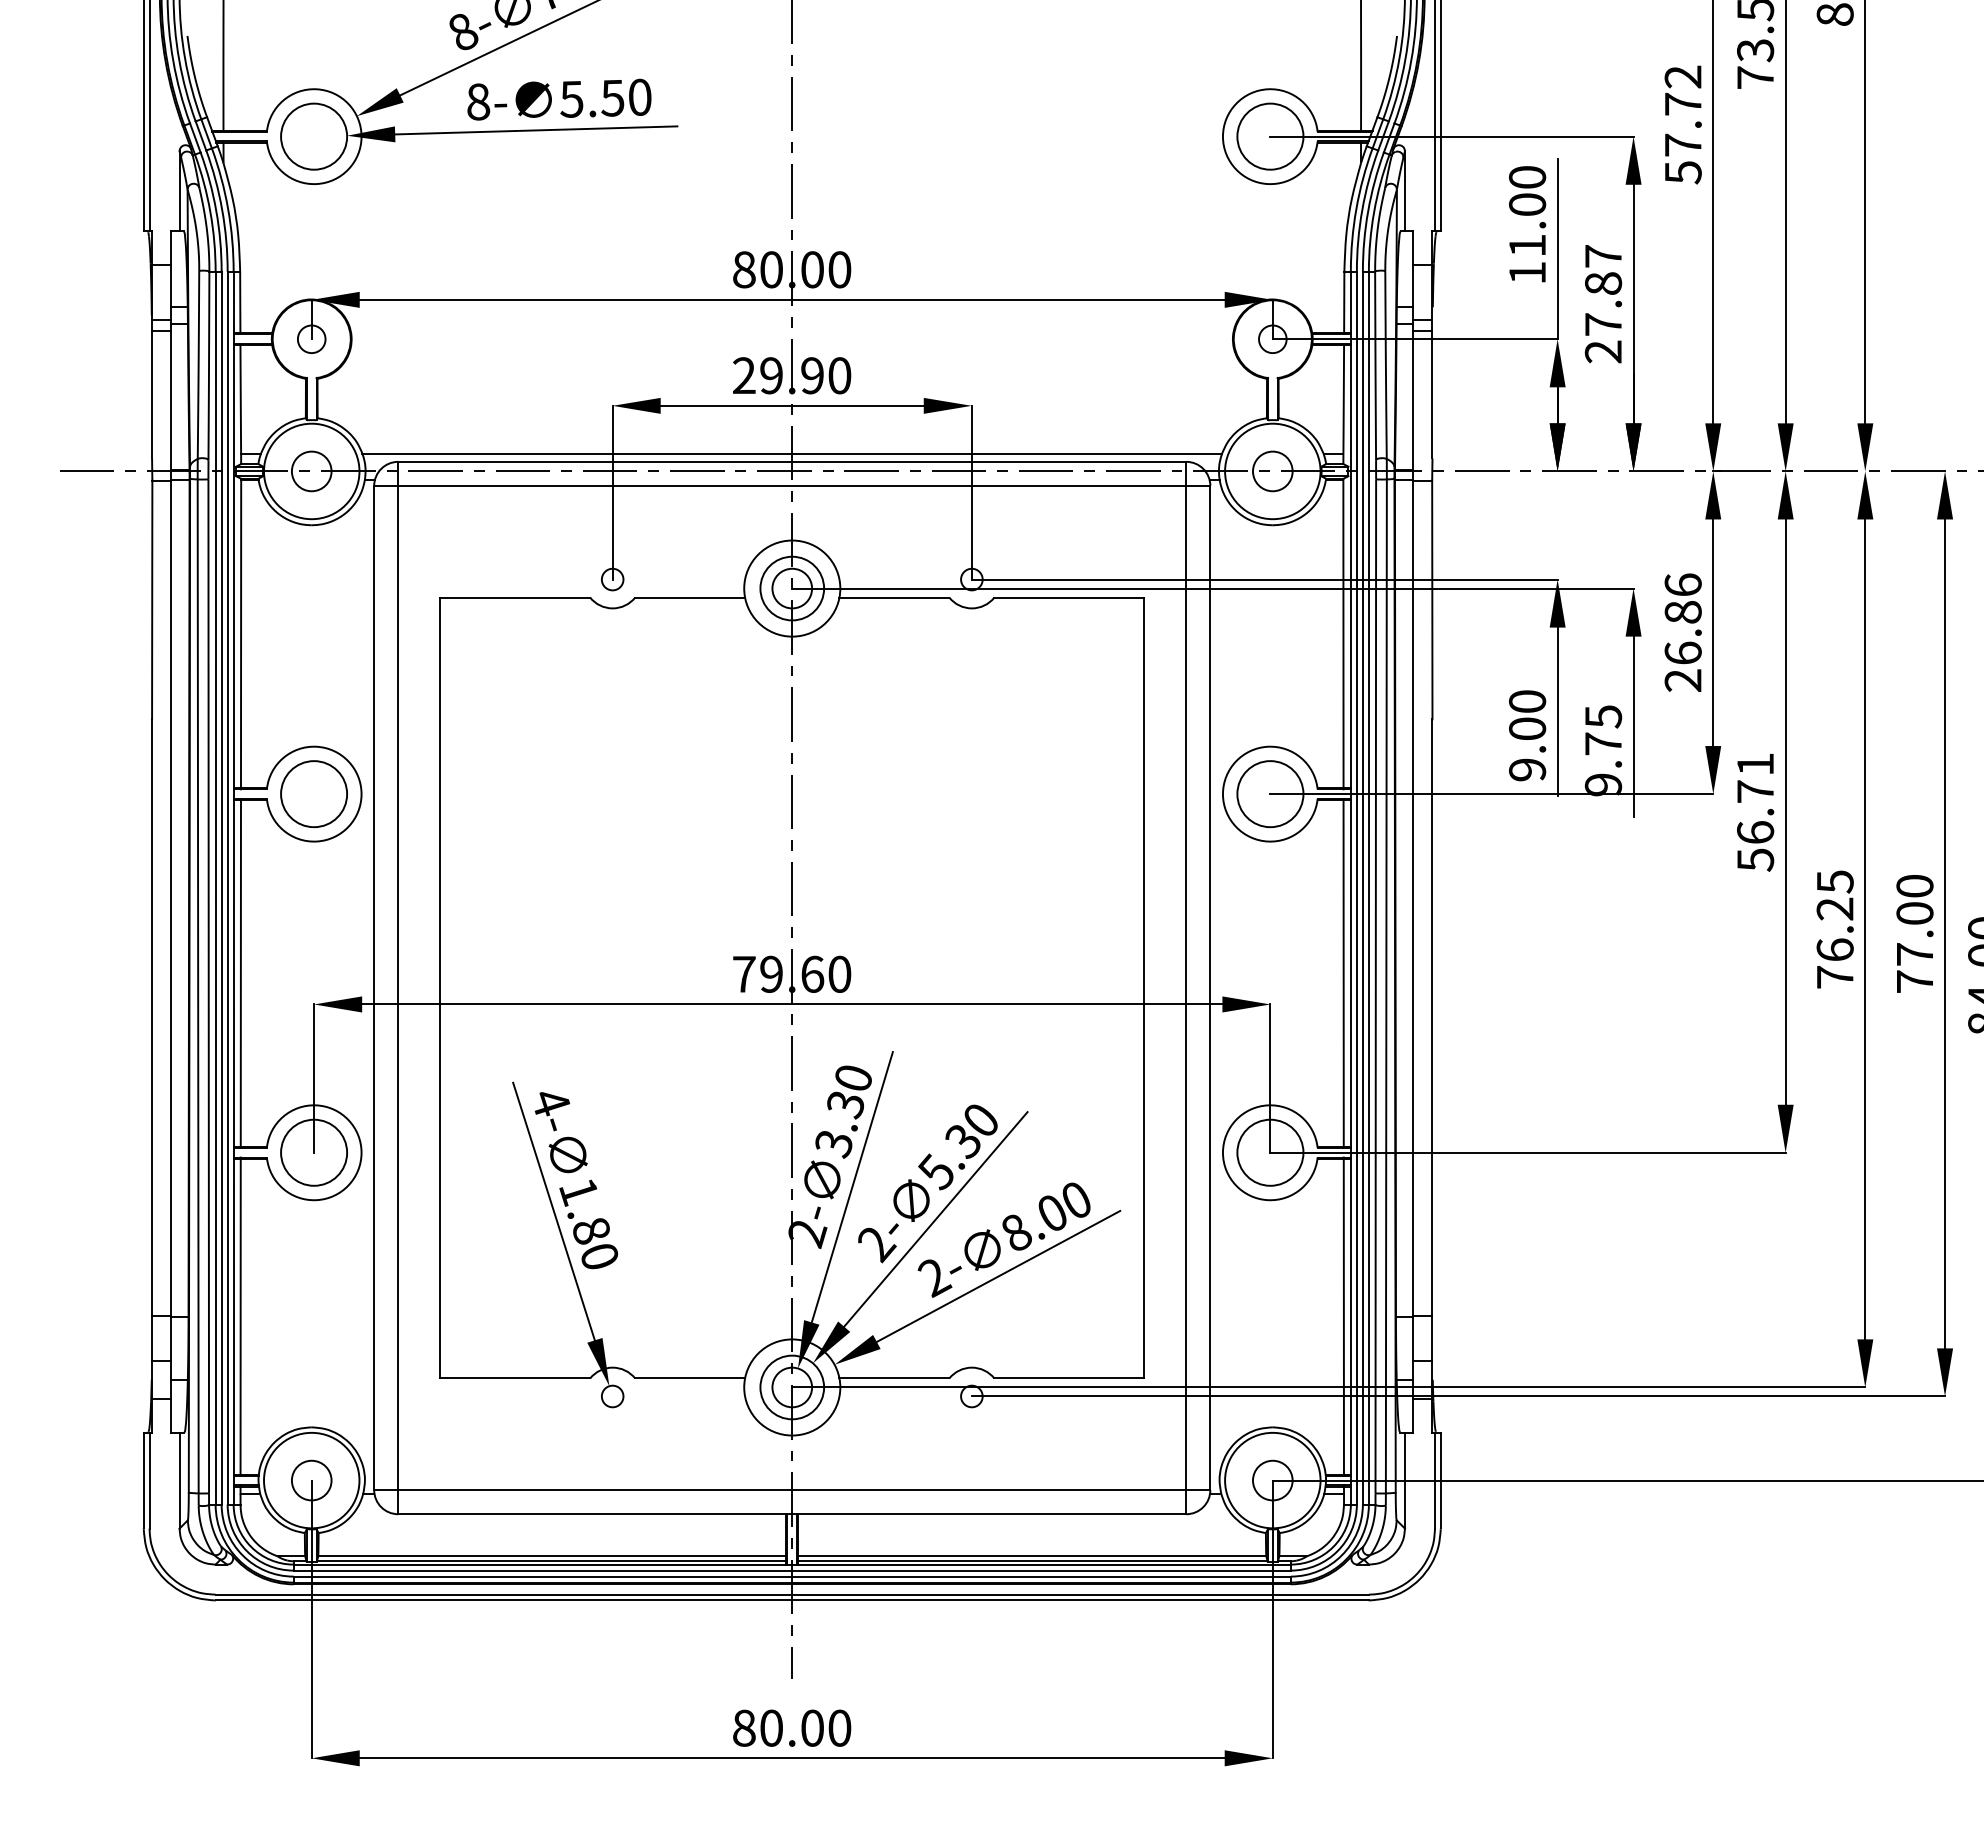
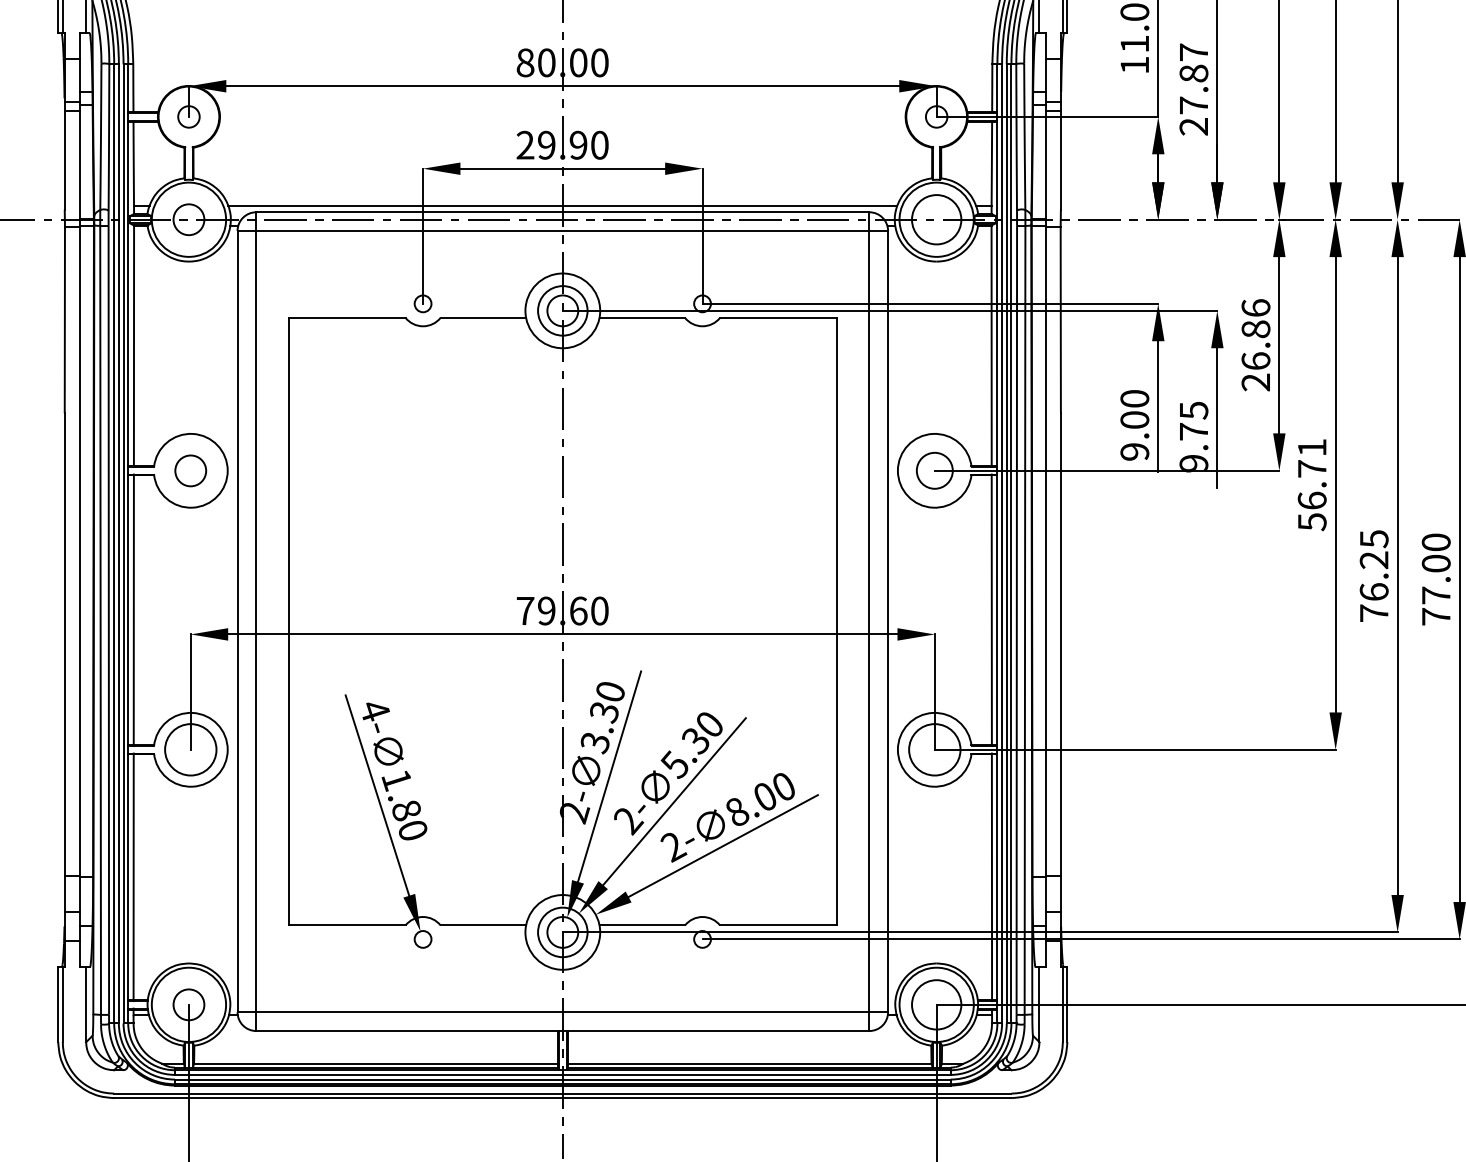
circle: (1272, 471) -> (936, 219), size x1.6
circle: (313, 794) -> (190, 471), size x0.6
circle: (1270, 794) -> (934, 471), size x0.7
circle: (1272, 1480) -> (936, 1004), size x1.6

